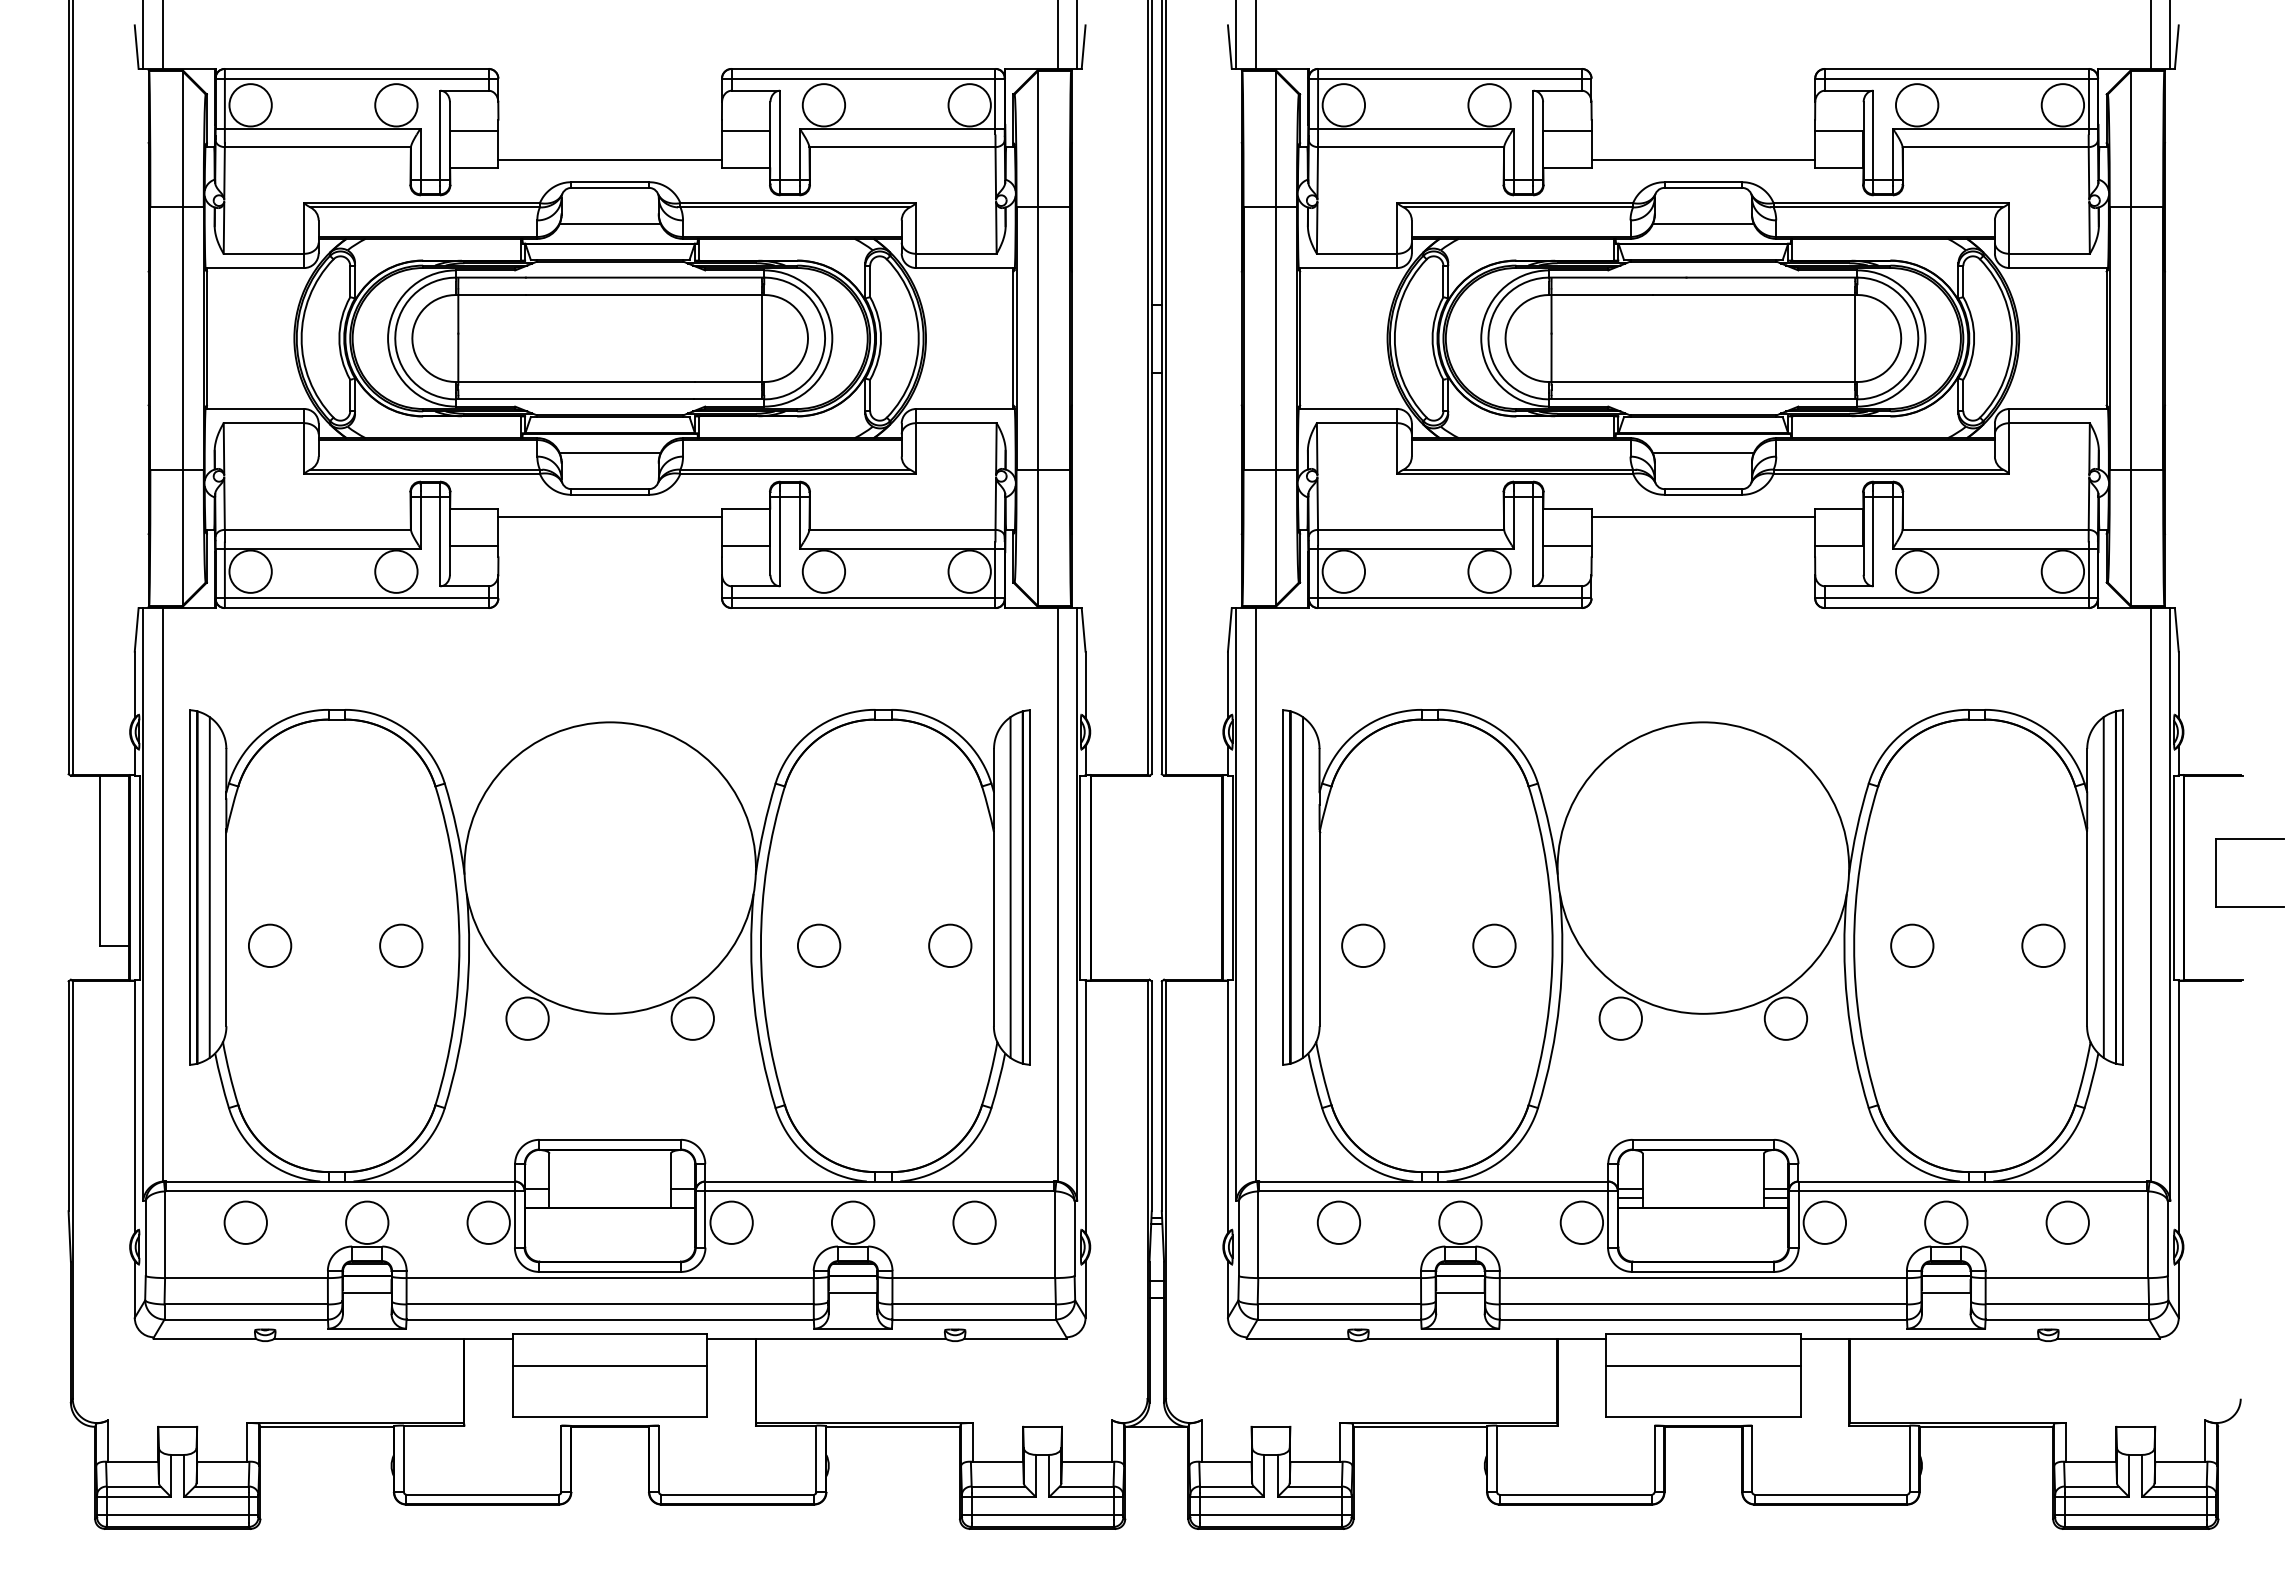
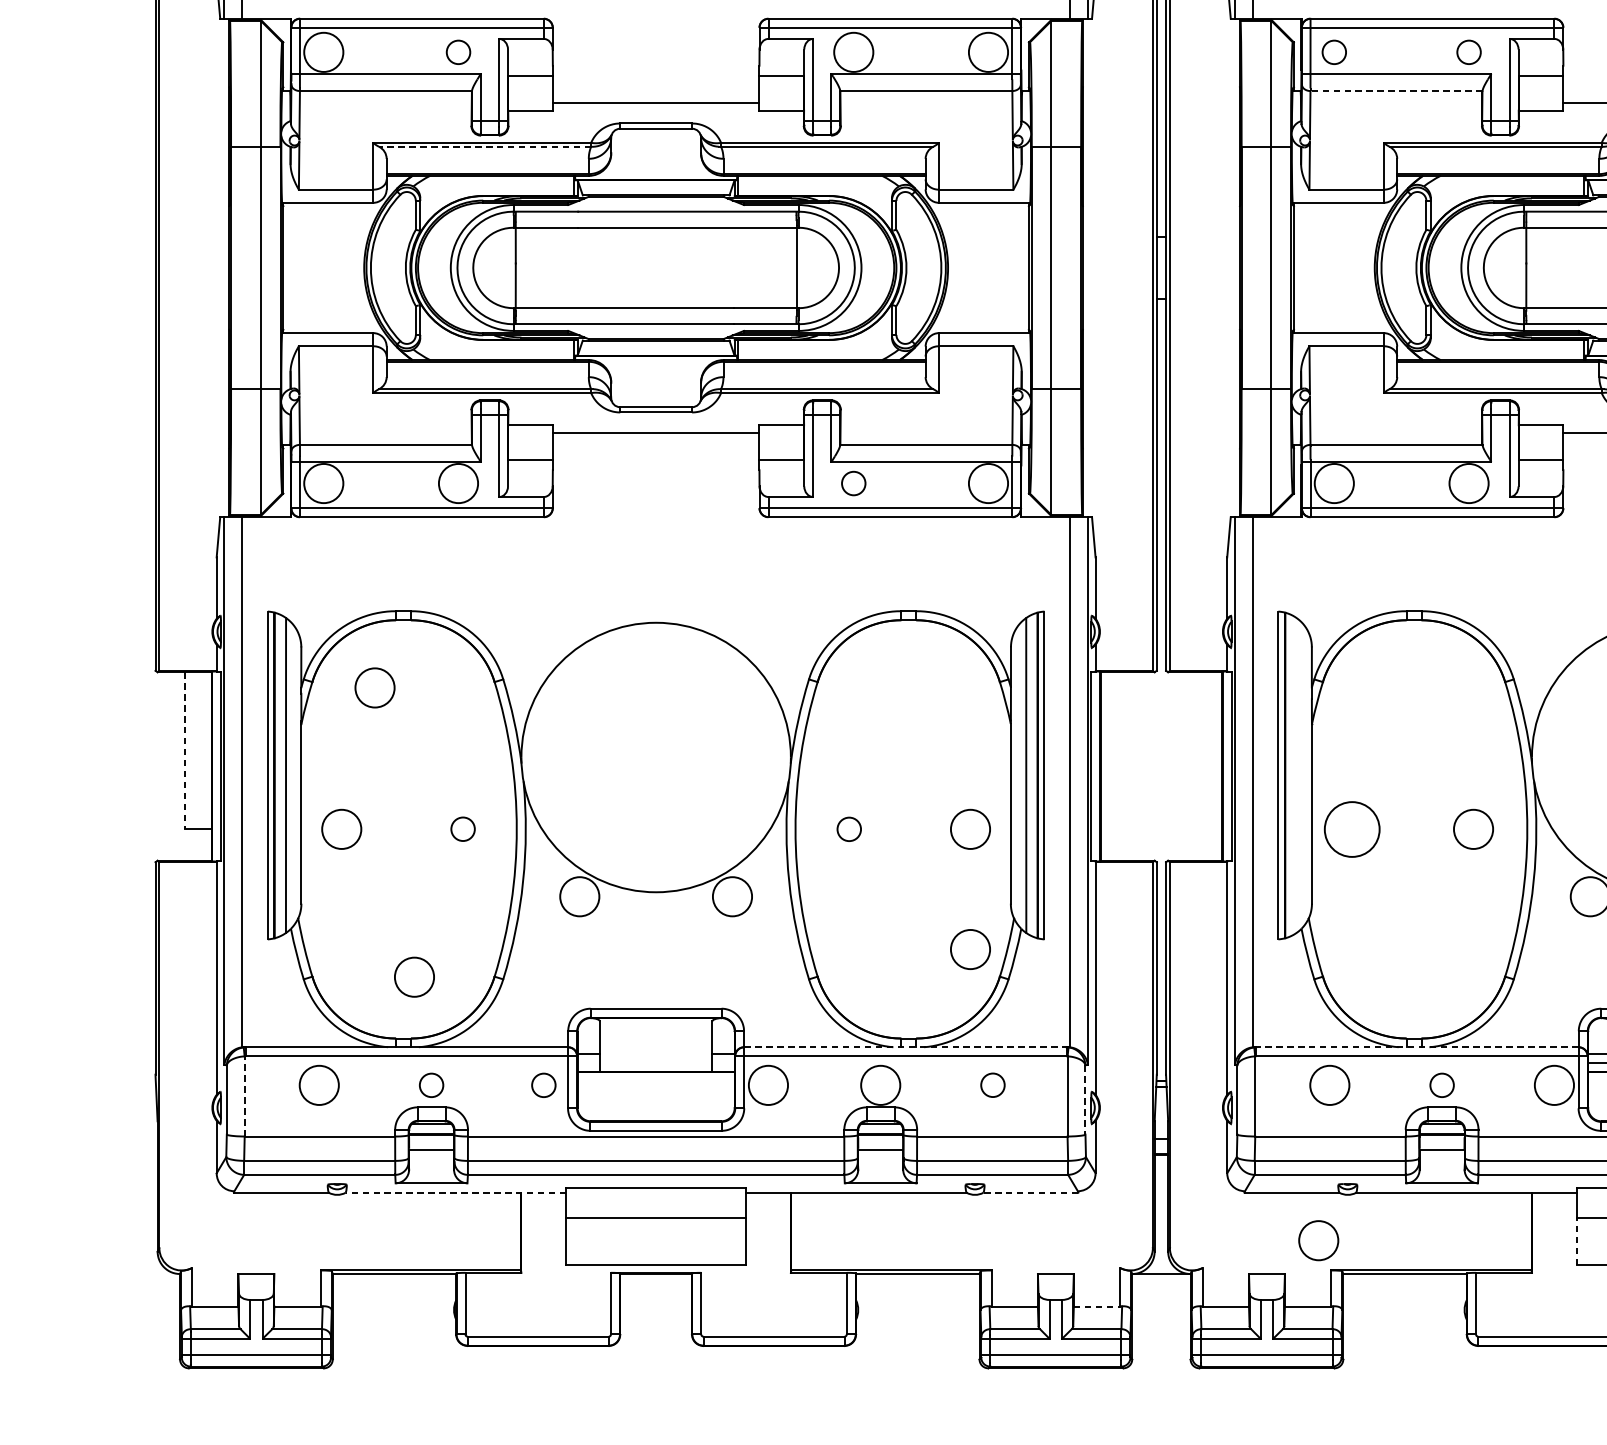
circle: (396, 105) -> (458, 52), size x0.6
circle: (1343, 105) -> (1334, 52), size x0.6
circle: (1489, 105) -> (1468, 52), size x0.6
line: (1410, 147) -> (1395, 91), solid -> dashed
line: (425, 207) -> (485, 146), solid -> dashed
line: (609, 223) -> (655, 161), removed
line: (609, 453) -> (655, 374), removed
circle: (823, 571) -> (853, 483), size x0.6
circle: (306, 792) -> (375, 687), added
line: (100, 861) -> (184, 751), solid -> dashed
line: (1302, 887) -> (1296, 775), removed
circle: (401, 945) -> (463, 829), size x0.6
circle: (818, 945) -> (848, 829), size x0.6
circle: (1363, 945) -> (1352, 829), size x1.4
circle: (950, 1075) -> (970, 949), added
circle: (348, 1105) -> (414, 976), added
line: (880, 1181) -> (906, 1047), solid -> dashed
line: (1433, 1181) -> (1417, 1047), solid -> dashed
circle: (367, 1222) -> (431, 1085), size x0.6
circle: (488, 1222) -> (543, 1085), size x0.6
circle: (974, 1222) -> (992, 1085), size x0.6
circle: (1460, 1222) -> (1442, 1085), size x0.6
line: (165, 1234) -> (245, 1096), solid -> dashed
line: (1074, 1238) -> (1085, 1099), solid -> dashed
line: (393, 1338) -> (455, 1192), solid -> dashed
line: (1015, 1338) -> (1030, 1192), solid -> dashed
circle: (1326, 1390) -> (1318, 1240), added
line: (1606, 1391) -> (1577, 1241), solid -> dashed
line: (1087, 1461) -> (1097, 1306), solid -> dashed

